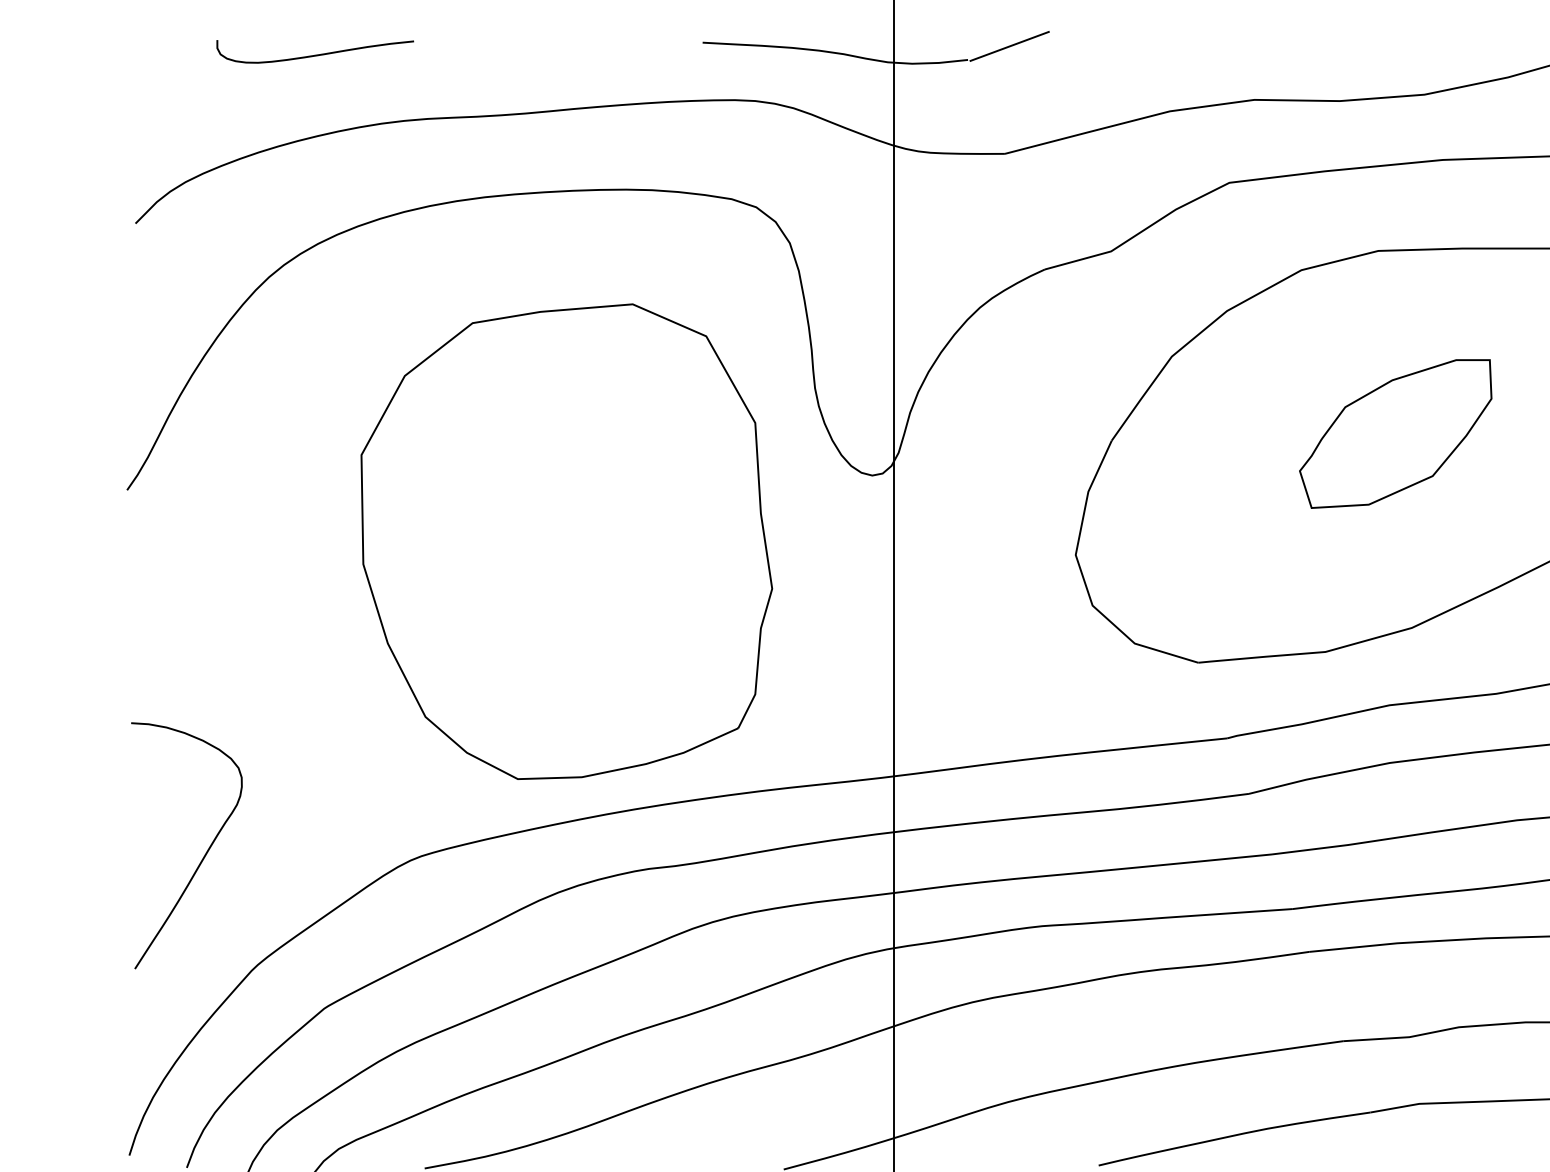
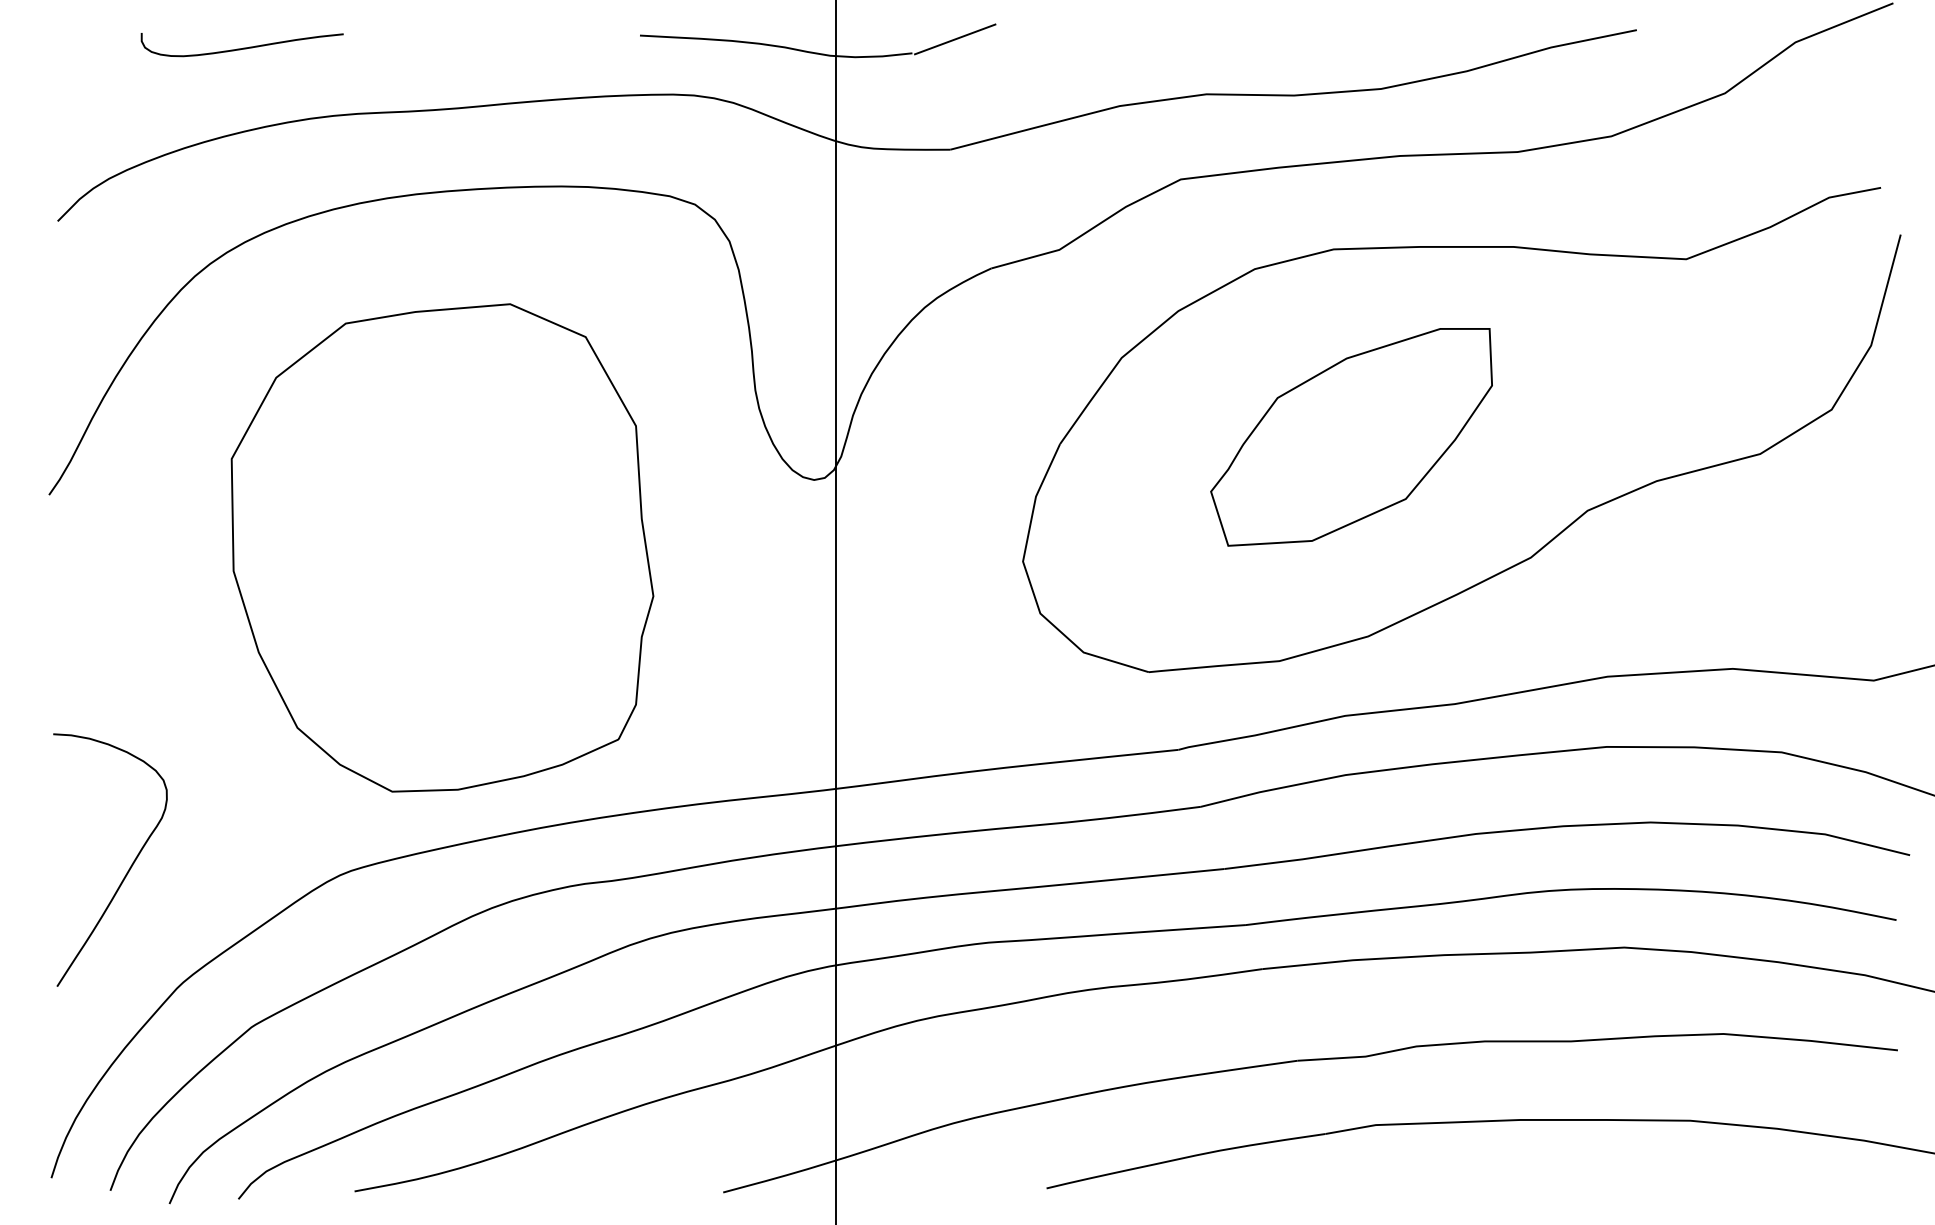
part: (1395, 434) -> (1351, 437), size x1.43
part: (566, 541) -> (442, 547), moved

